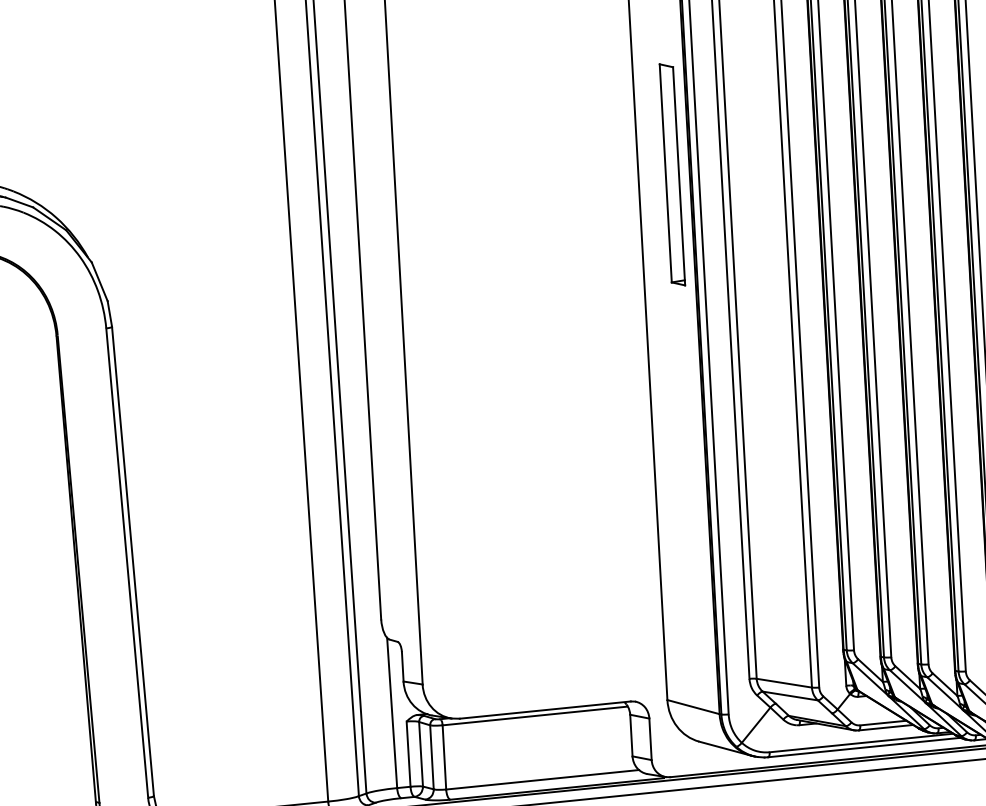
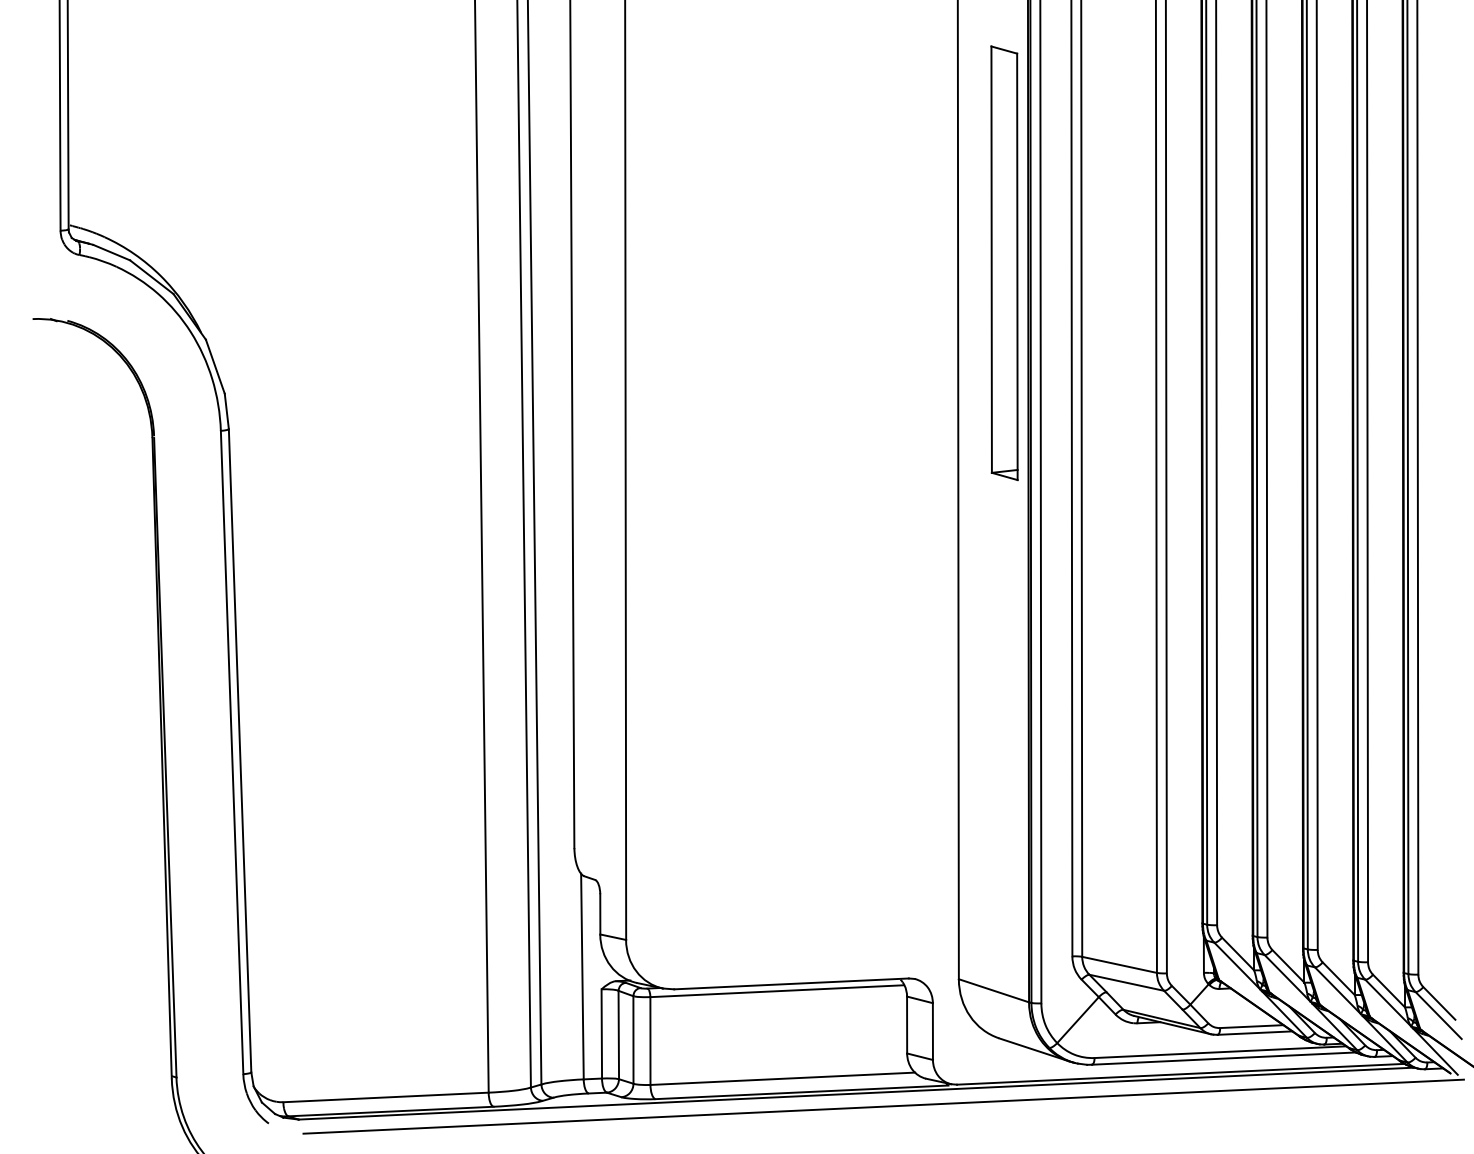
part: (672, 174) -> (1004, 262), size x1.43

